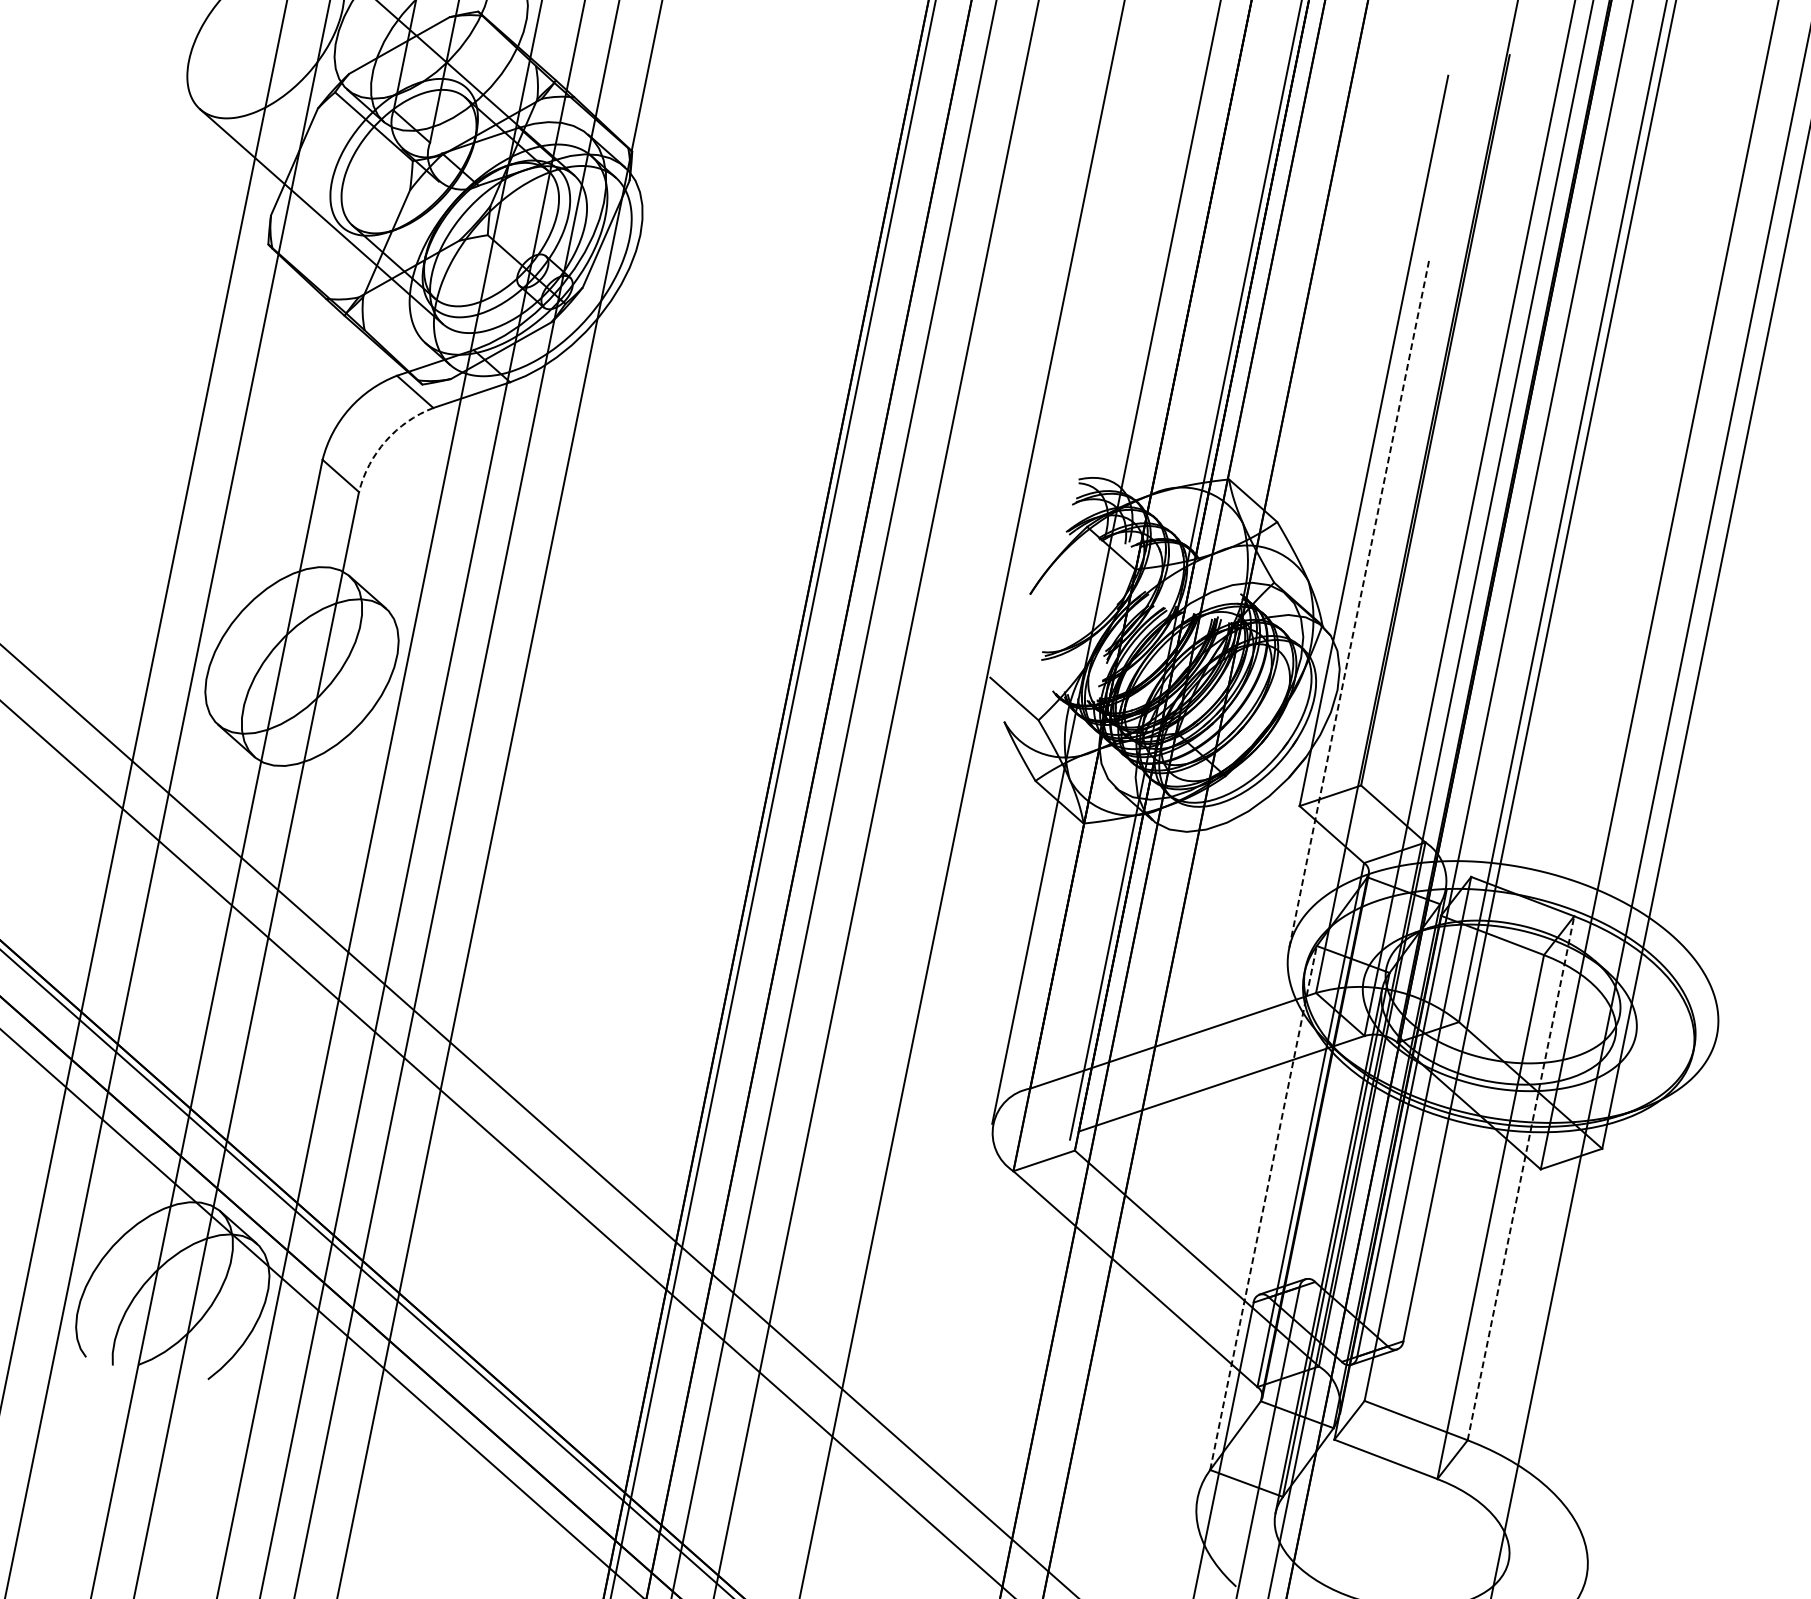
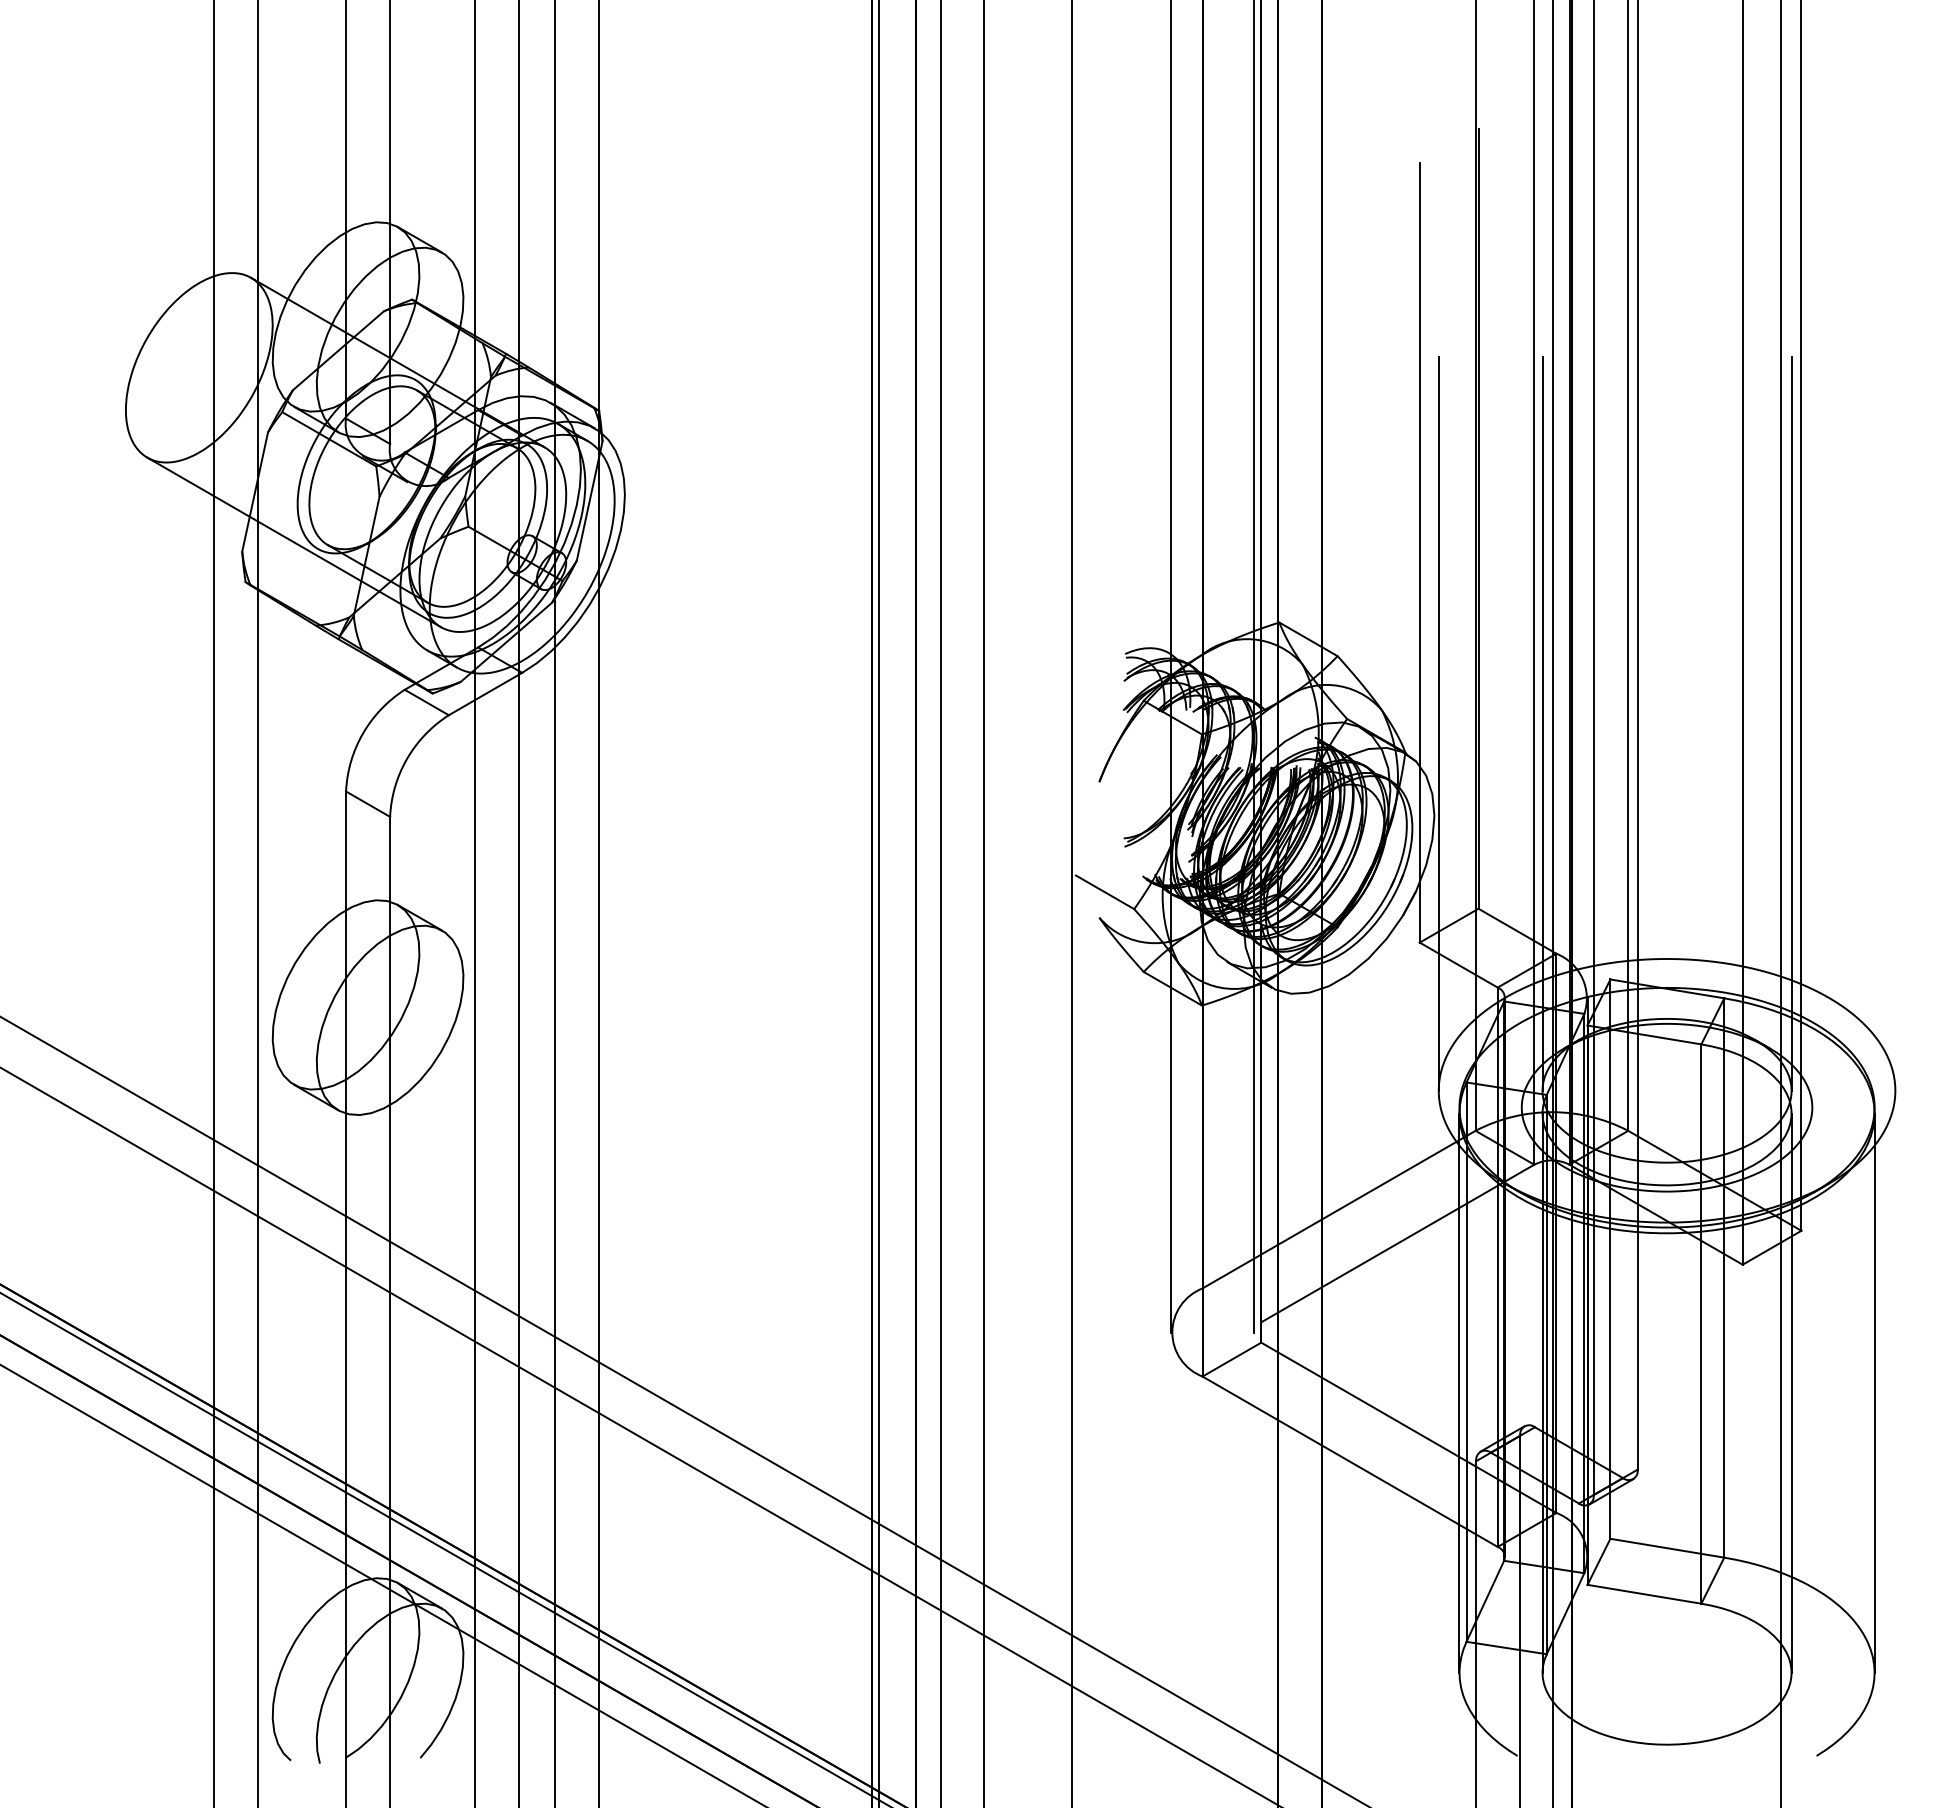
arc: (386, 440) -> (407, 758), dashed -> solid
line: (1358, 604) -> (1438, 723), dashed -> solid
line: (1456, 624) -> (1542, 723), added
line: (1689, 671) -> (1791, 723), added
line: (1521, 1177) -> (1724, 1277), dashed -> solid
line: (1263, 1208) -> (1466, 1362), dashed -> solid
line: (1251, 1235) -> (1459, 1392), added
line: (1562, 1298) -> (1791, 1392), added
line: (1639, 1314) -> (1874, 1392), added

